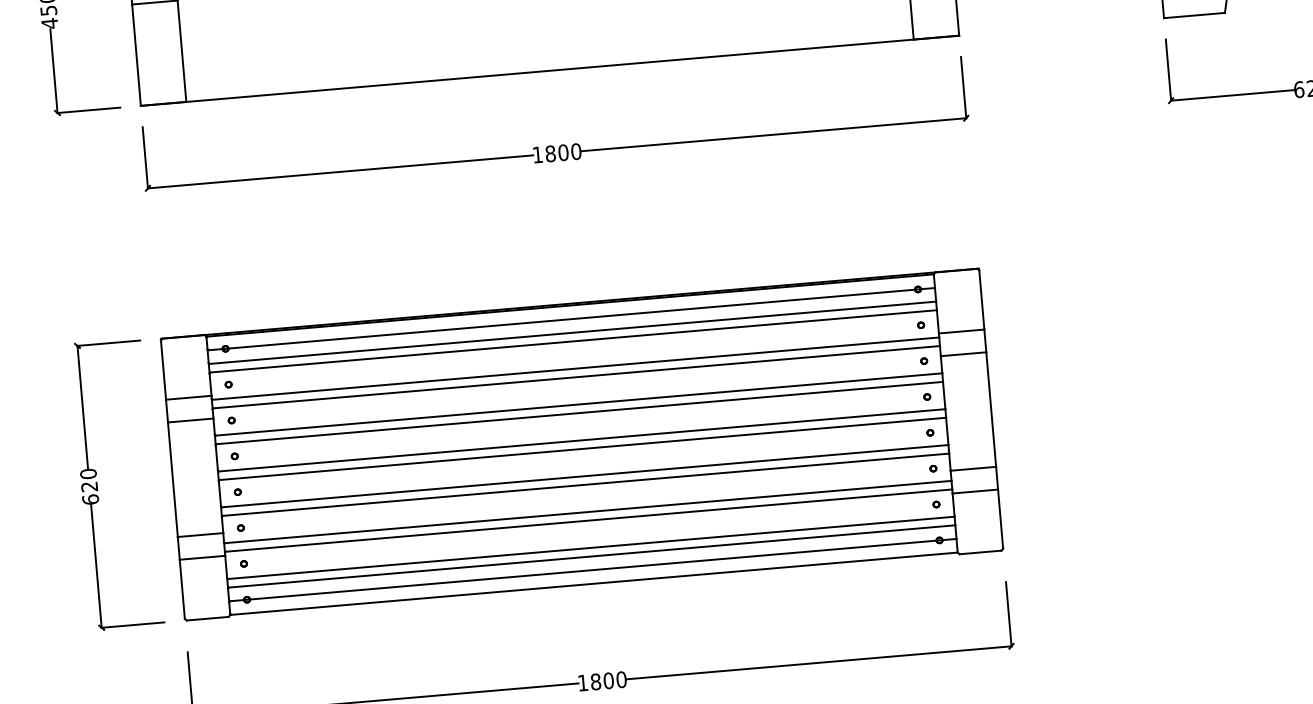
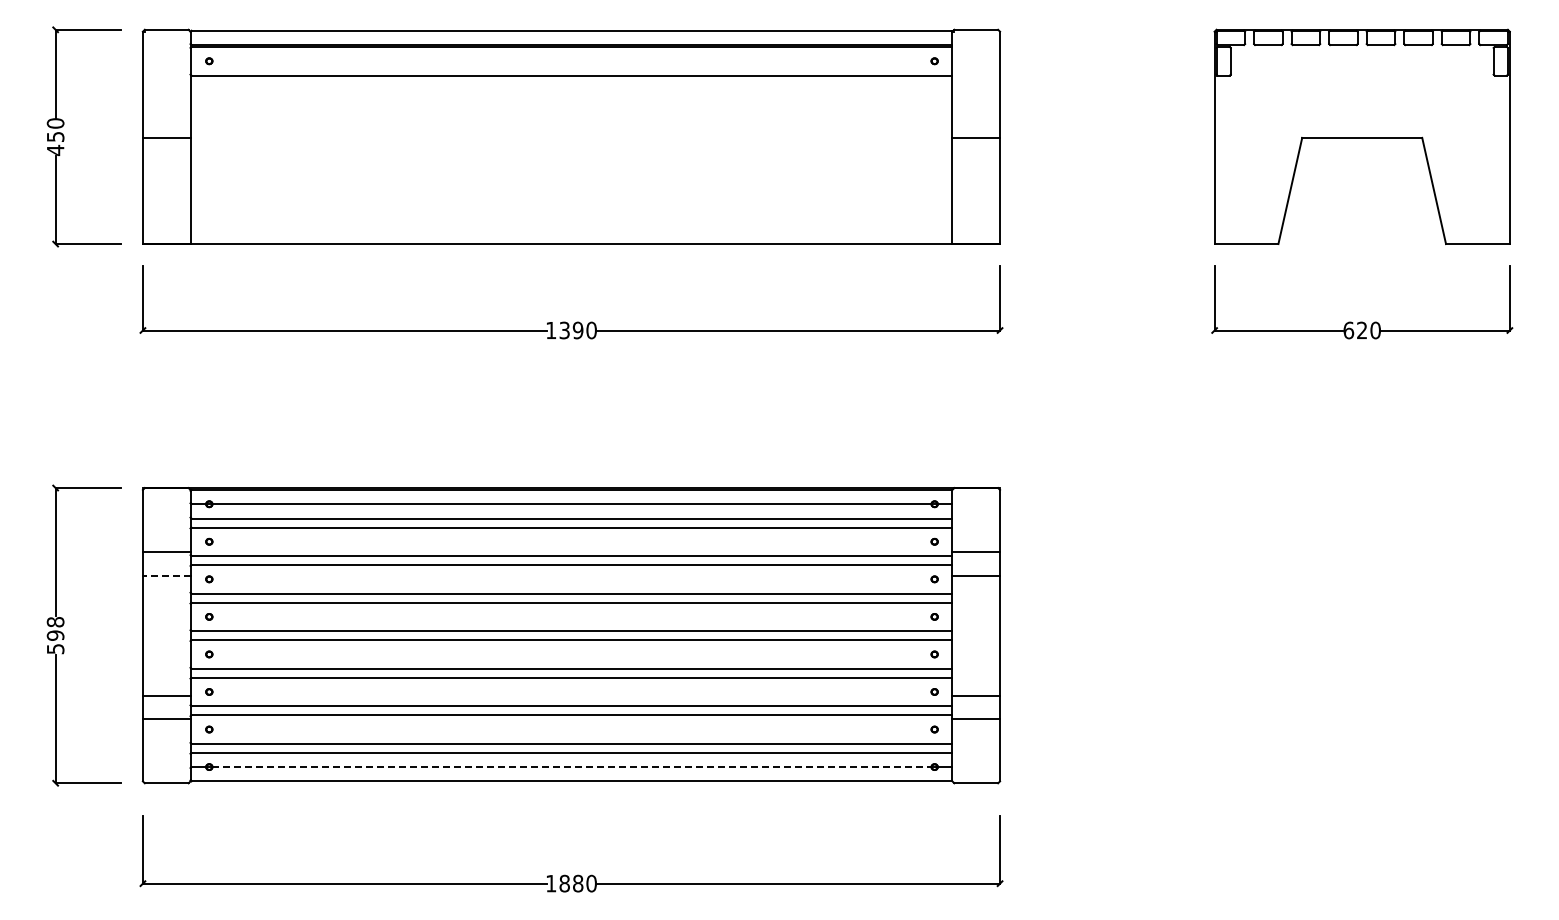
text: (557, 153) -> (571, 330), 1800 -> 1390
line: (190, 420) -> (166, 575), solid -> dashed
text: (89, 486) -> (55, 635), 620 -> 598
line: (593, 570) -> (572, 767), solid -> dashed
text: (609, 680) -> (578, 883), 1800 -> 1880

